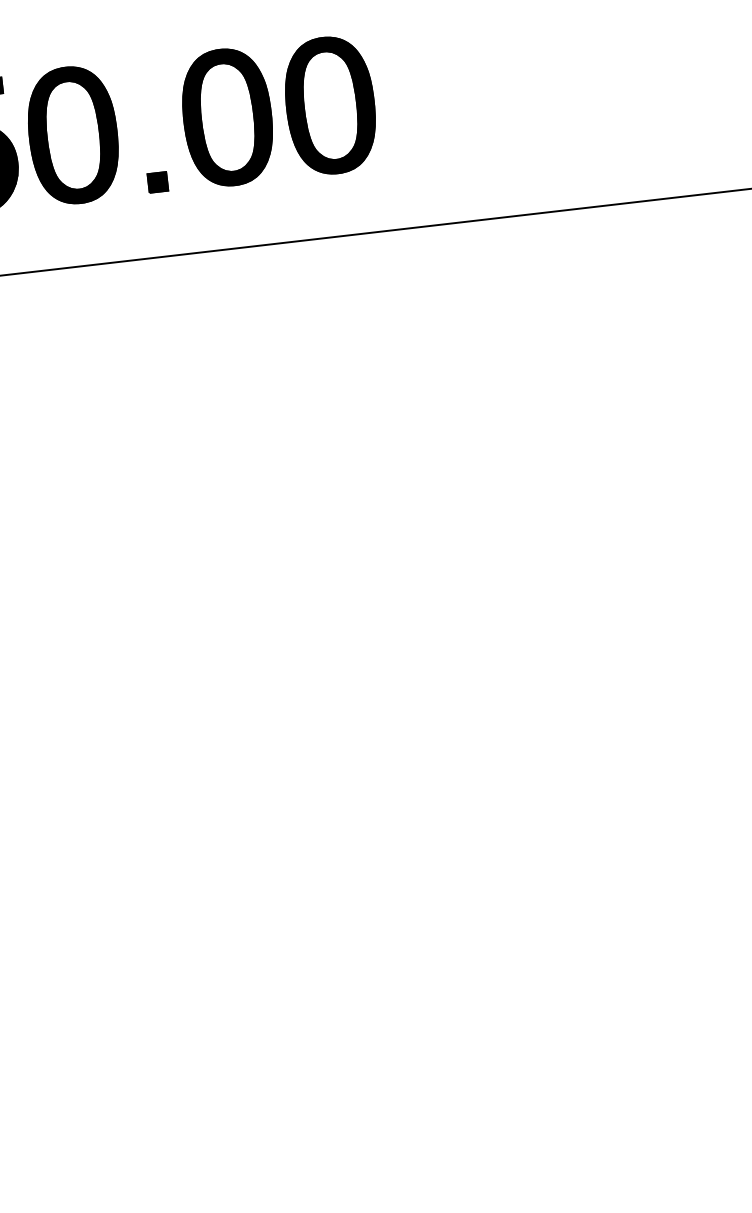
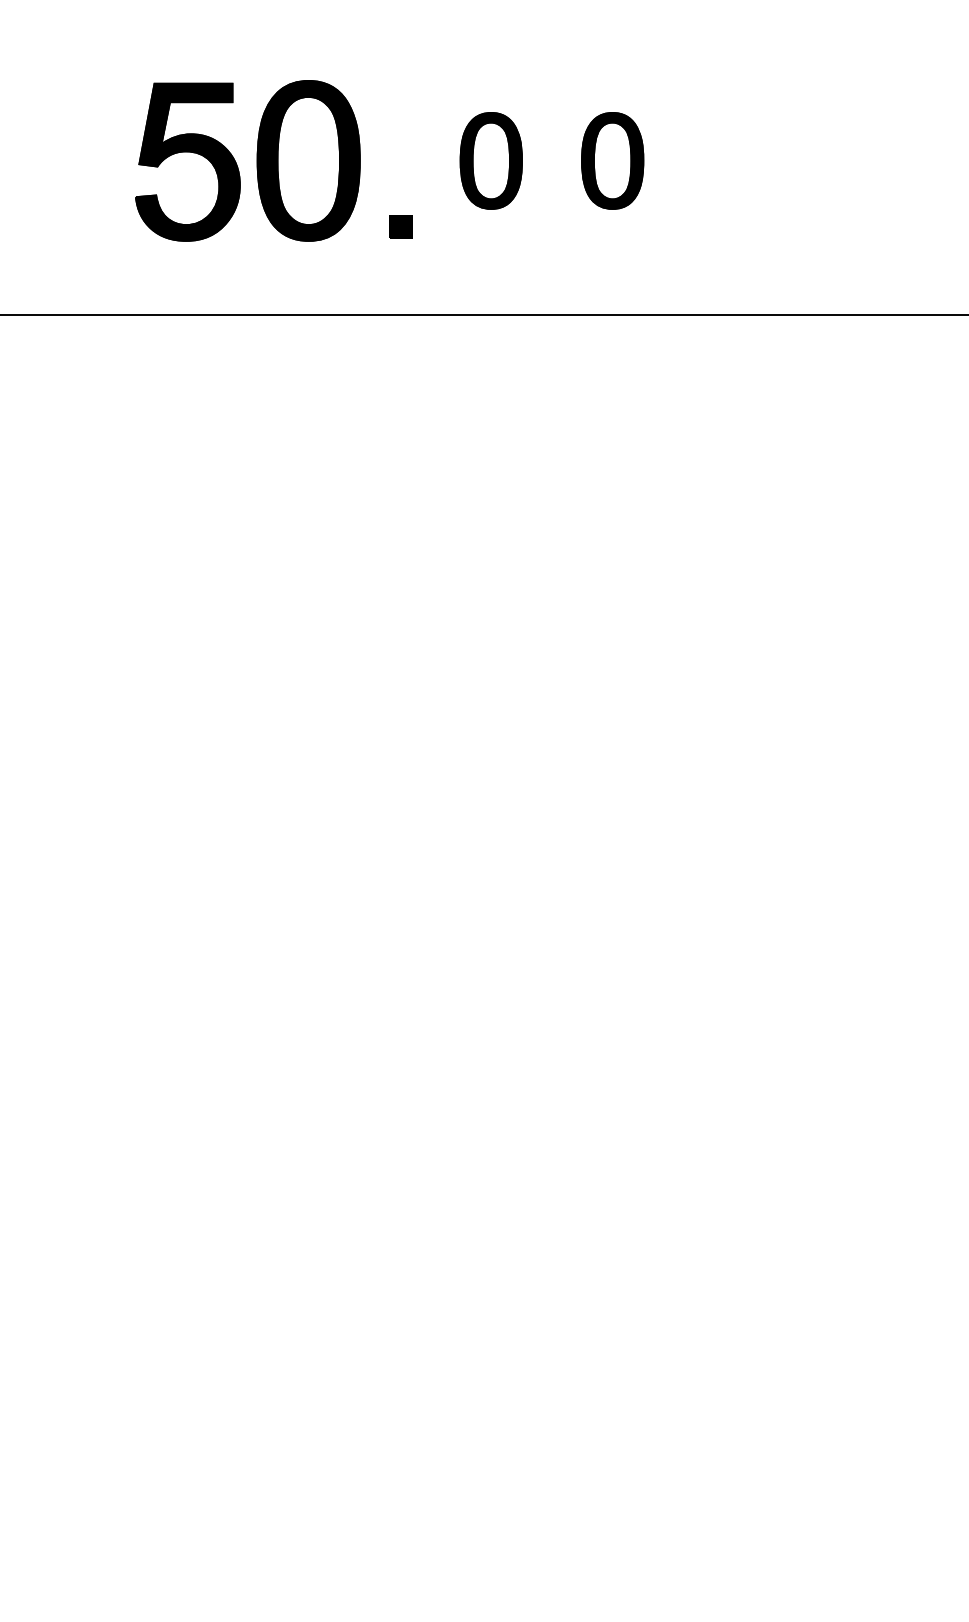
part: (330, 105) -> (612, 160), size x0.6
part: (227, 117) -> (491, 160), size x0.6

